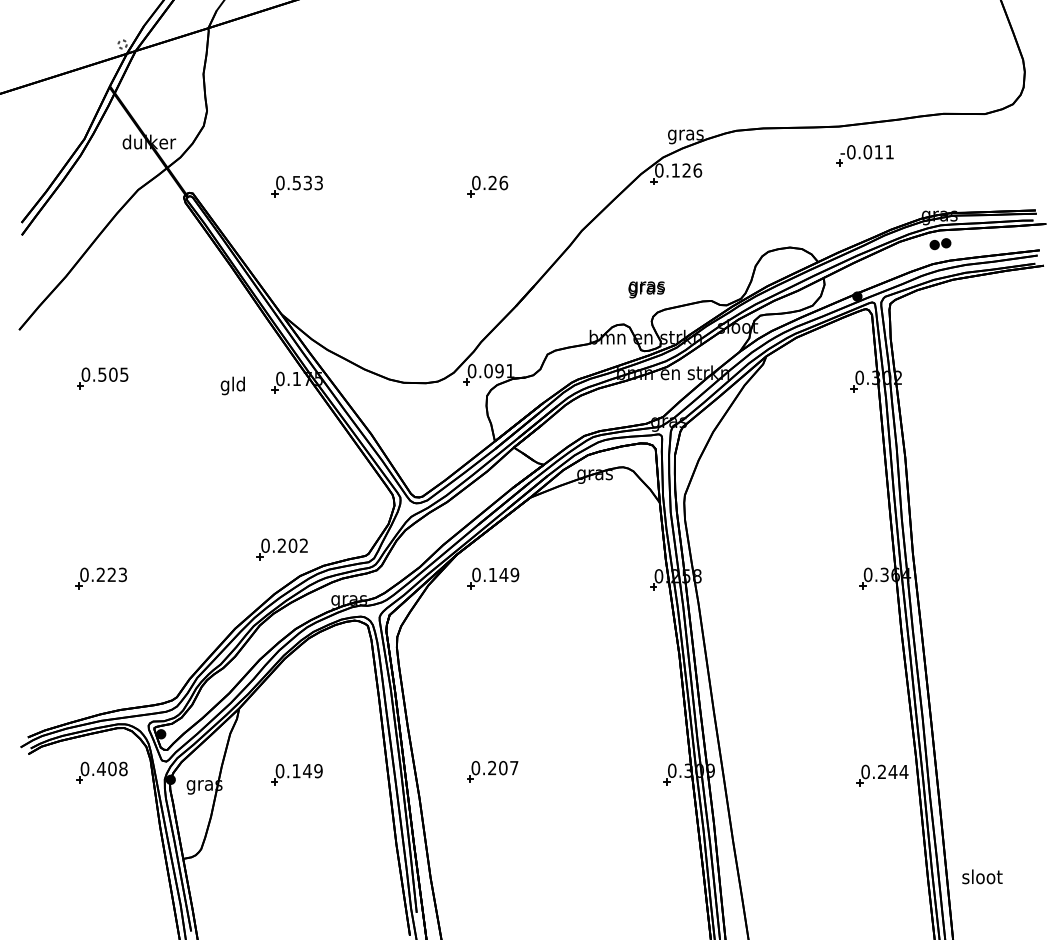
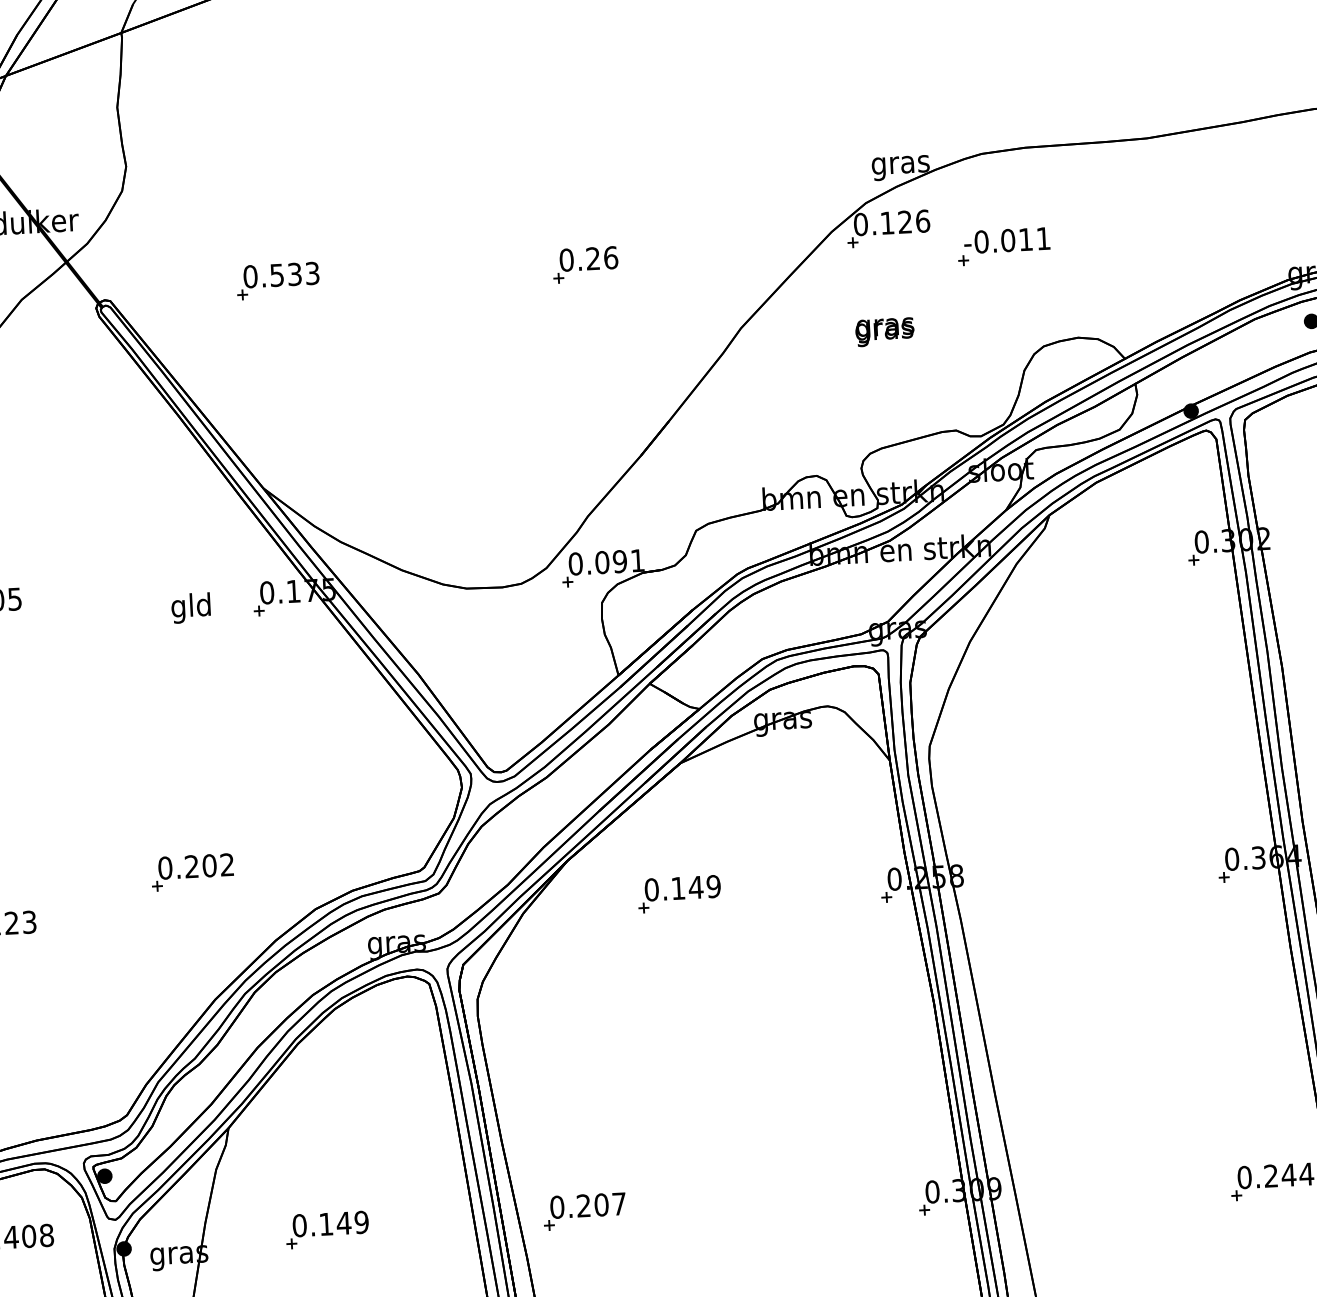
part: (864, 155) -> (1003, 246), moved
text: (646, 289) -> (884, 331), moved
part: (281, 549) -> (191, 872), moved
part: (493, 578) -> (679, 894), moved
part: (492, 771) -> (584, 1211), moved

